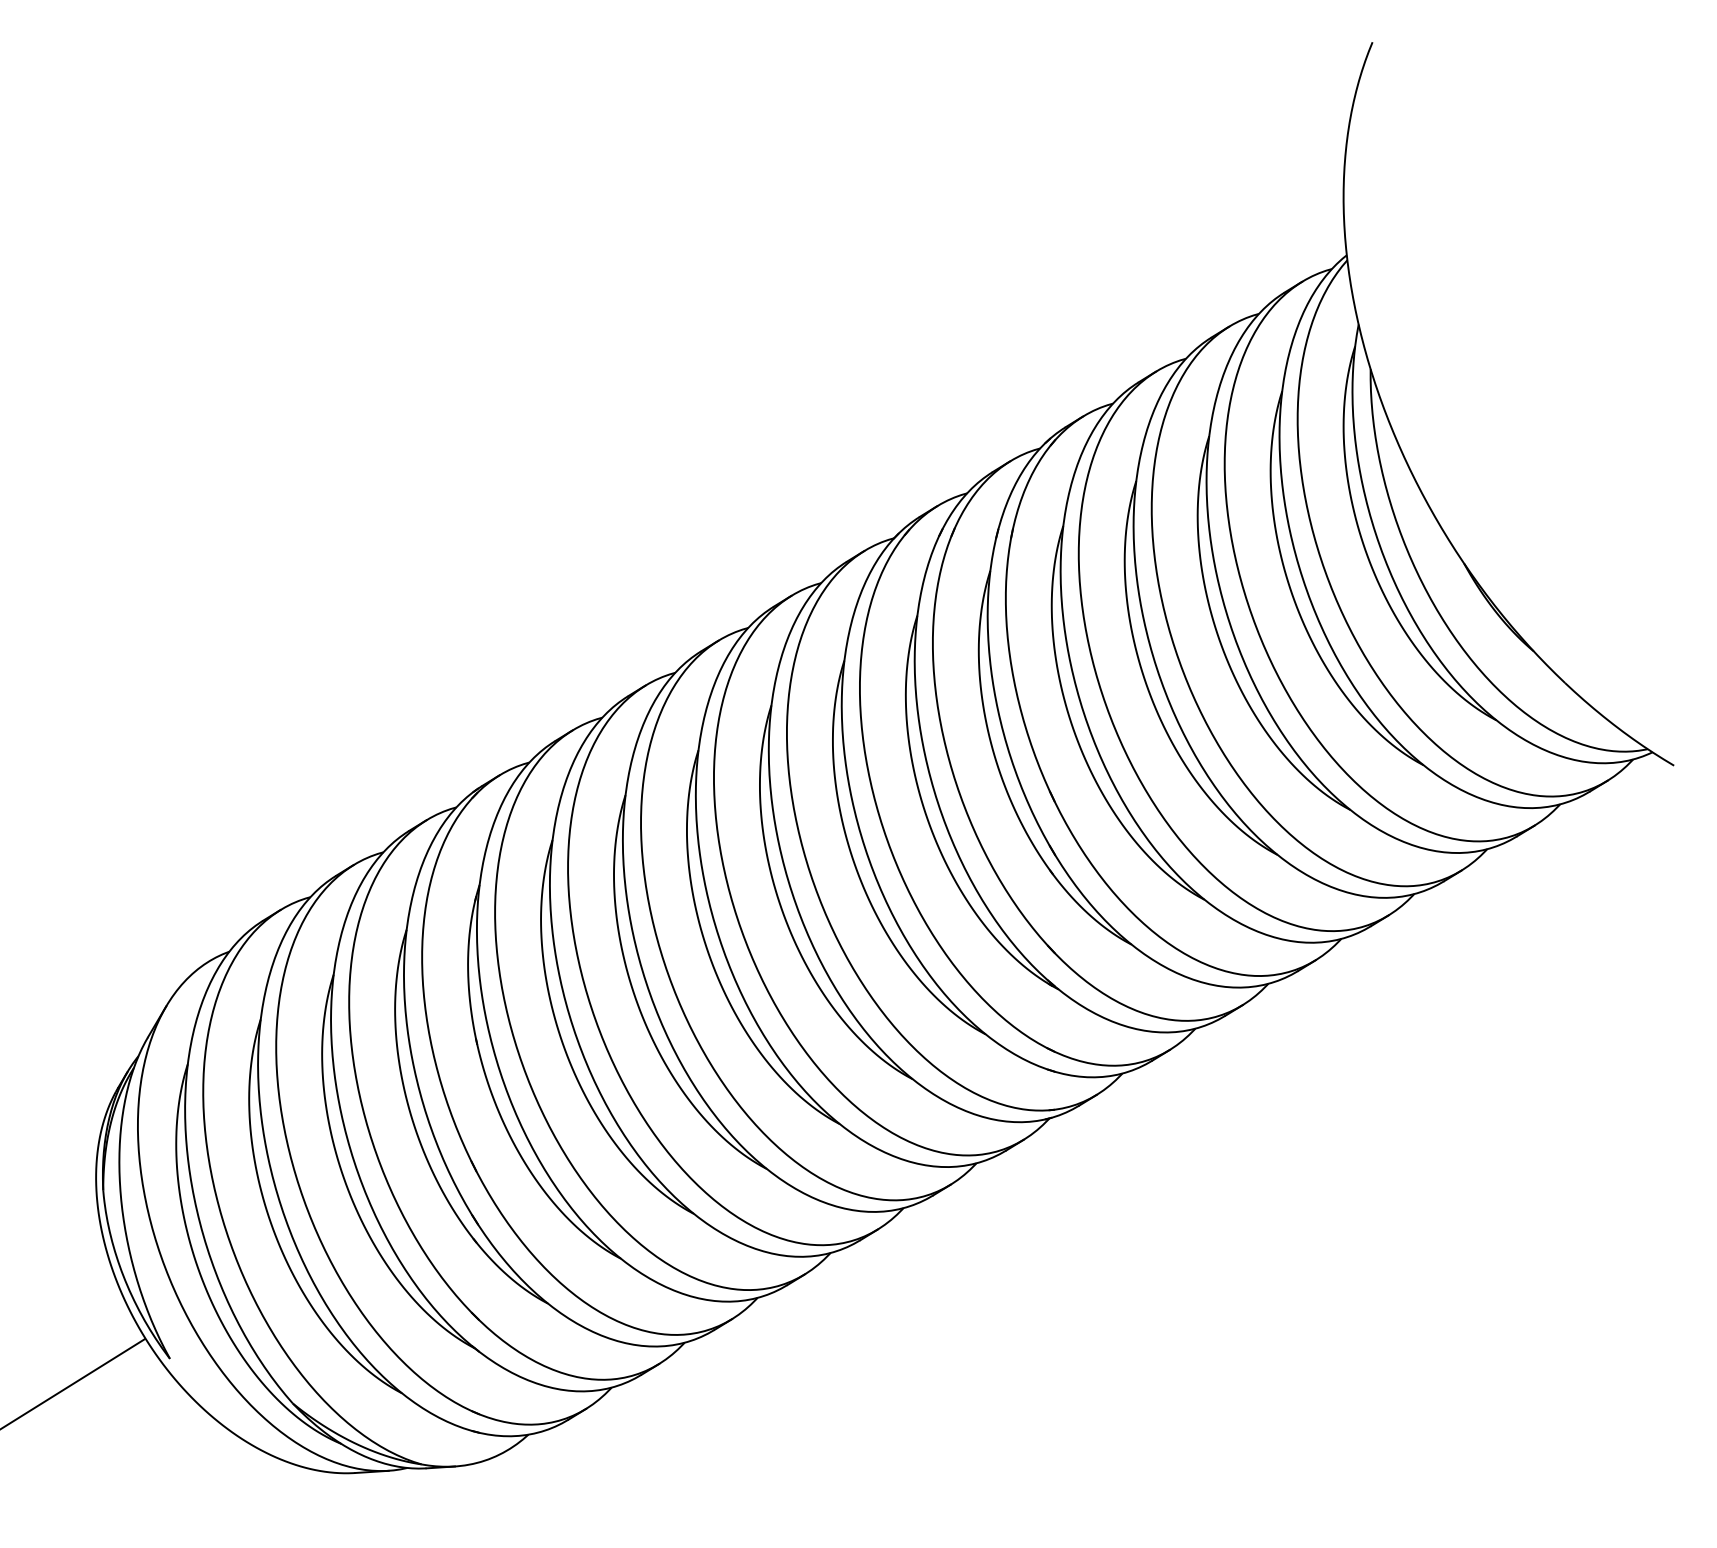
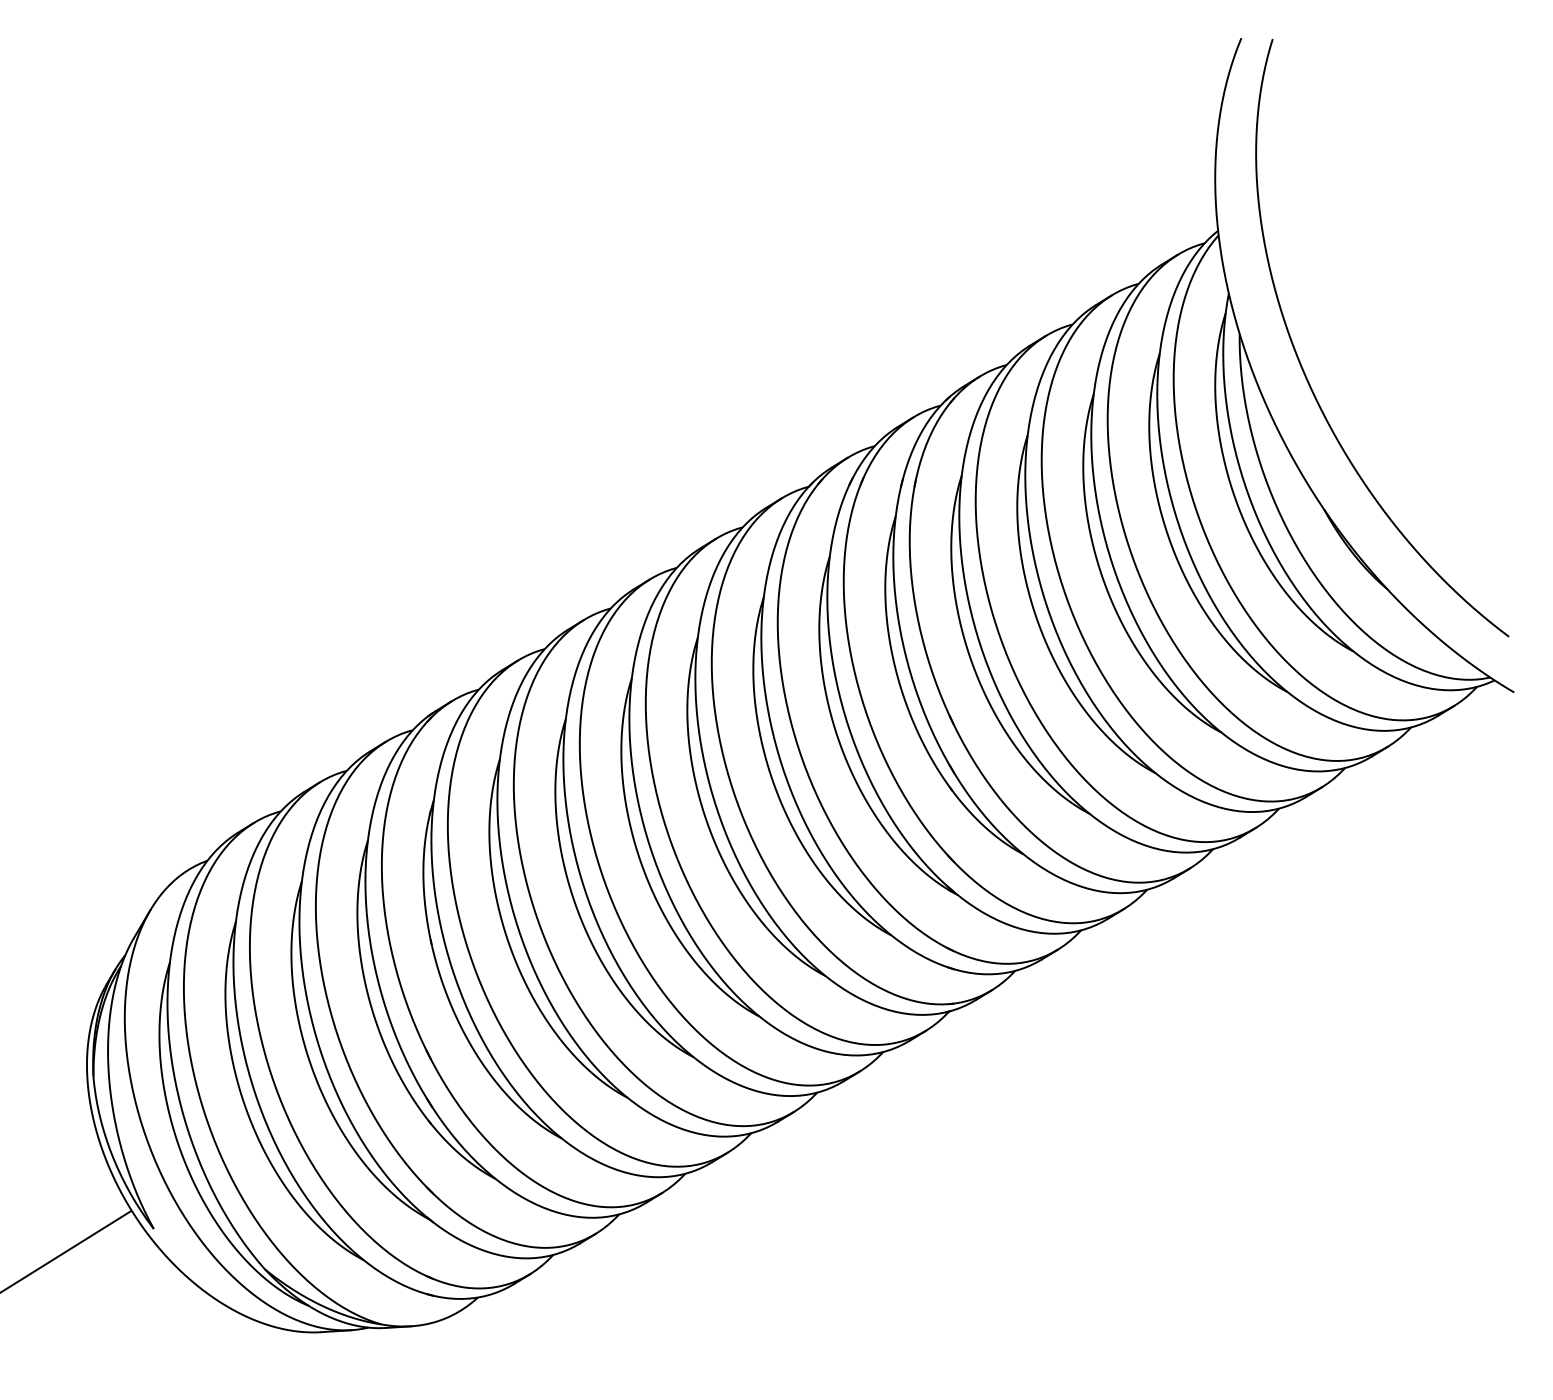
curve: (1442, 410) -> (1304, 371), added

